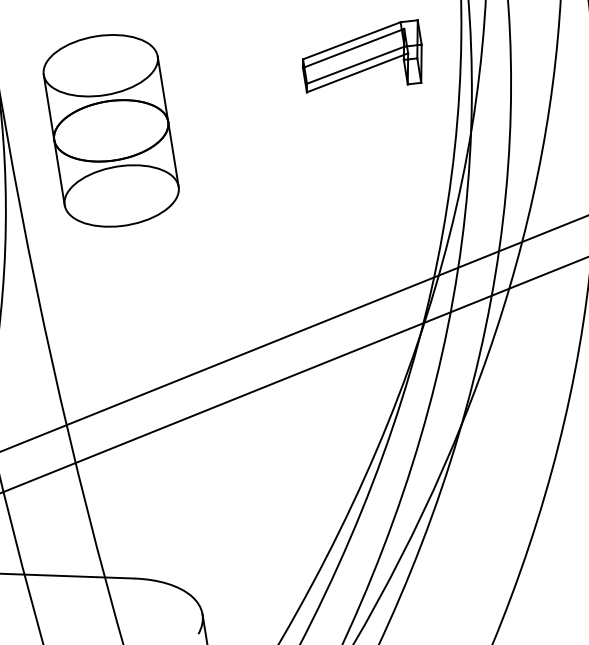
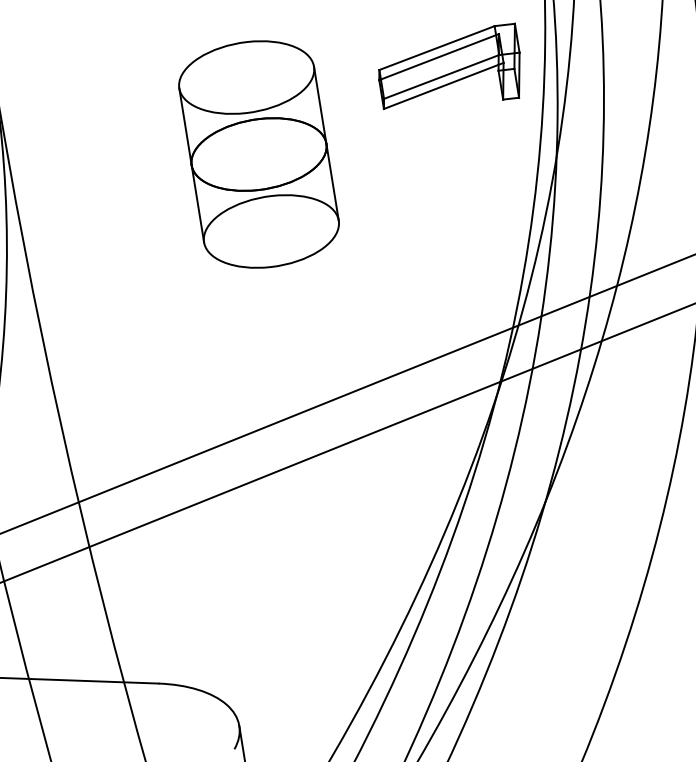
part: (361, 56) -> (448, 66), moved
part: (110, 130) -> (258, 154), moved

